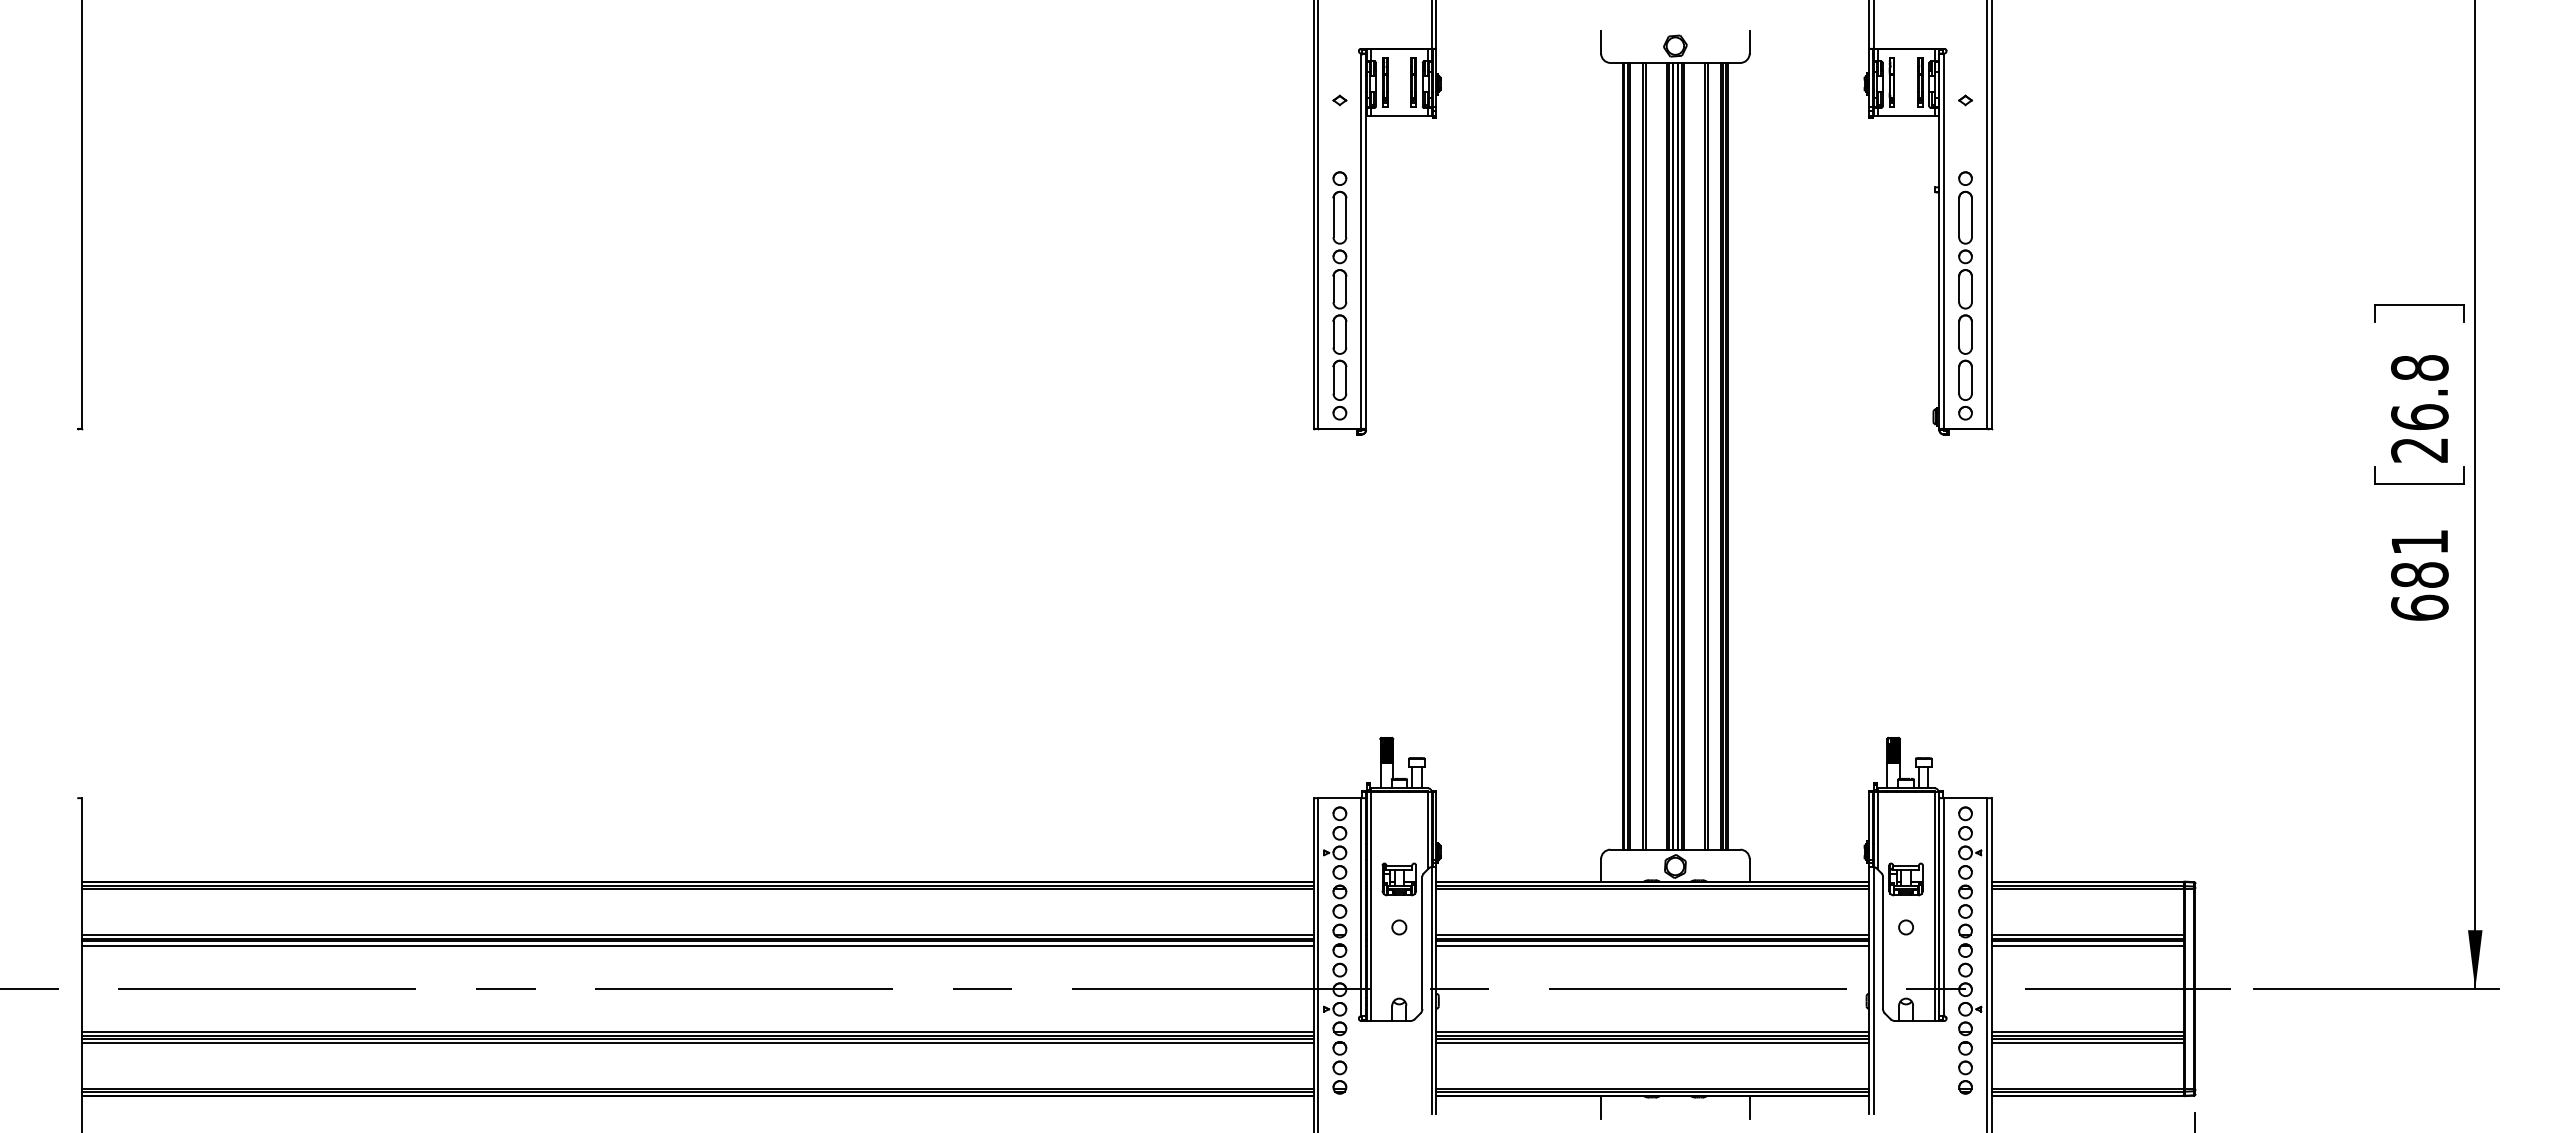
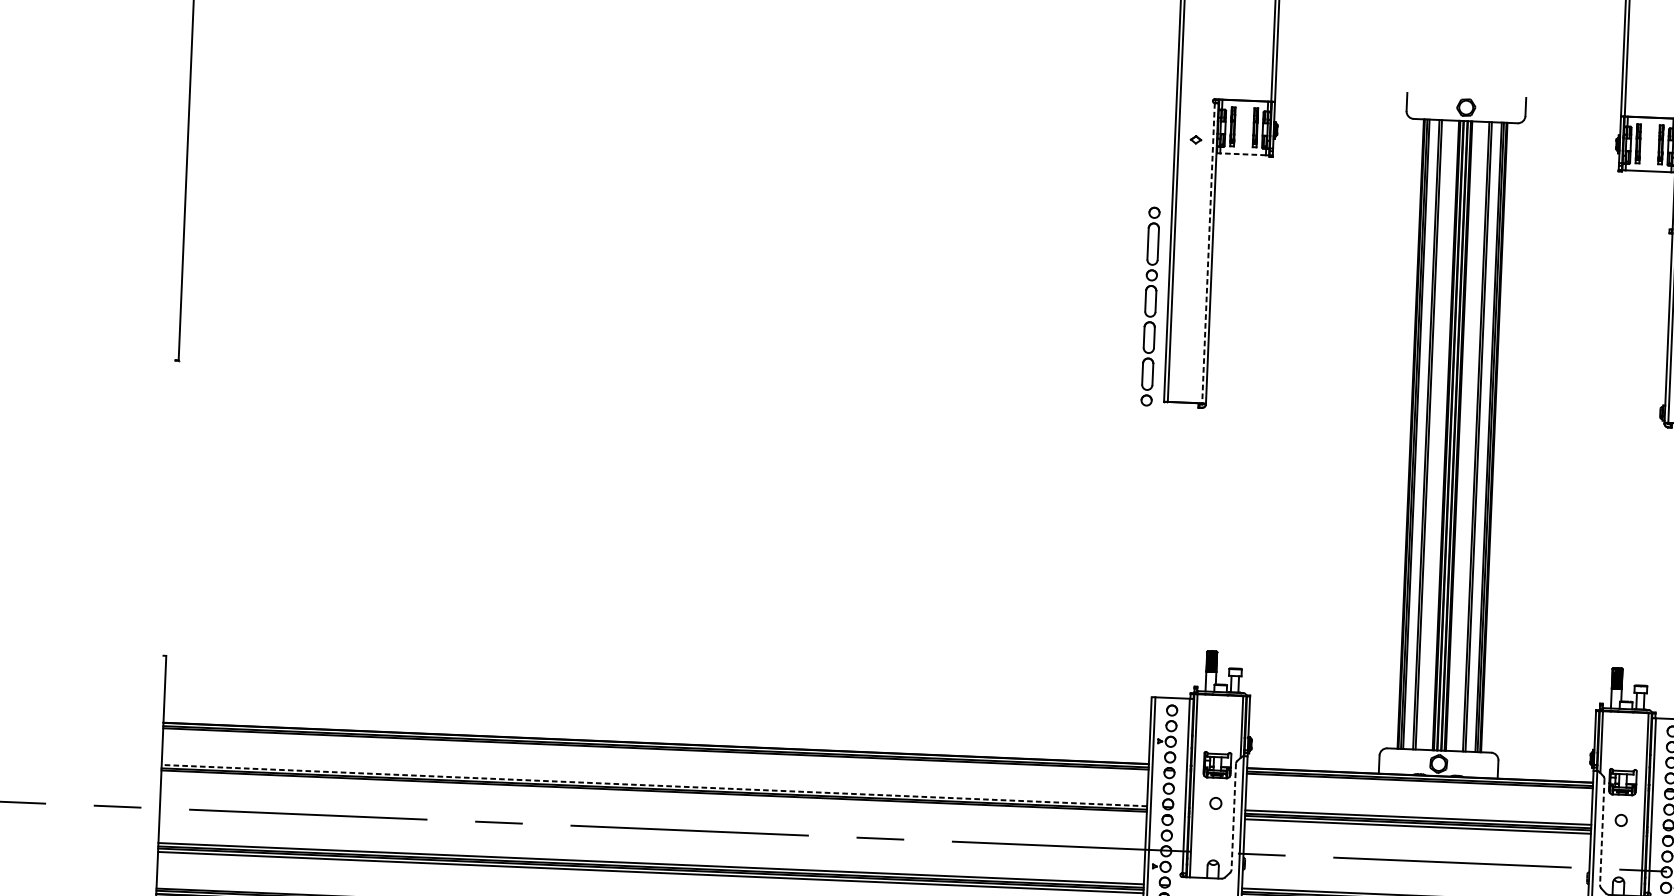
line: (1399, 116) -> (1243, 154), solid -> dashed
line: (1361, 241) -> (1208, 253), solid -> dashed
part: (1339, 295) -> (1150, 306), moved
line: (697, 934) -> (654, 785), solid -> dashed
line: (1422, 943) -> (1233, 817), solid -> dashed
line: (1883, 943) -> (1602, 832), solid -> dashed
line: (697, 945) -> (653, 794), removed

